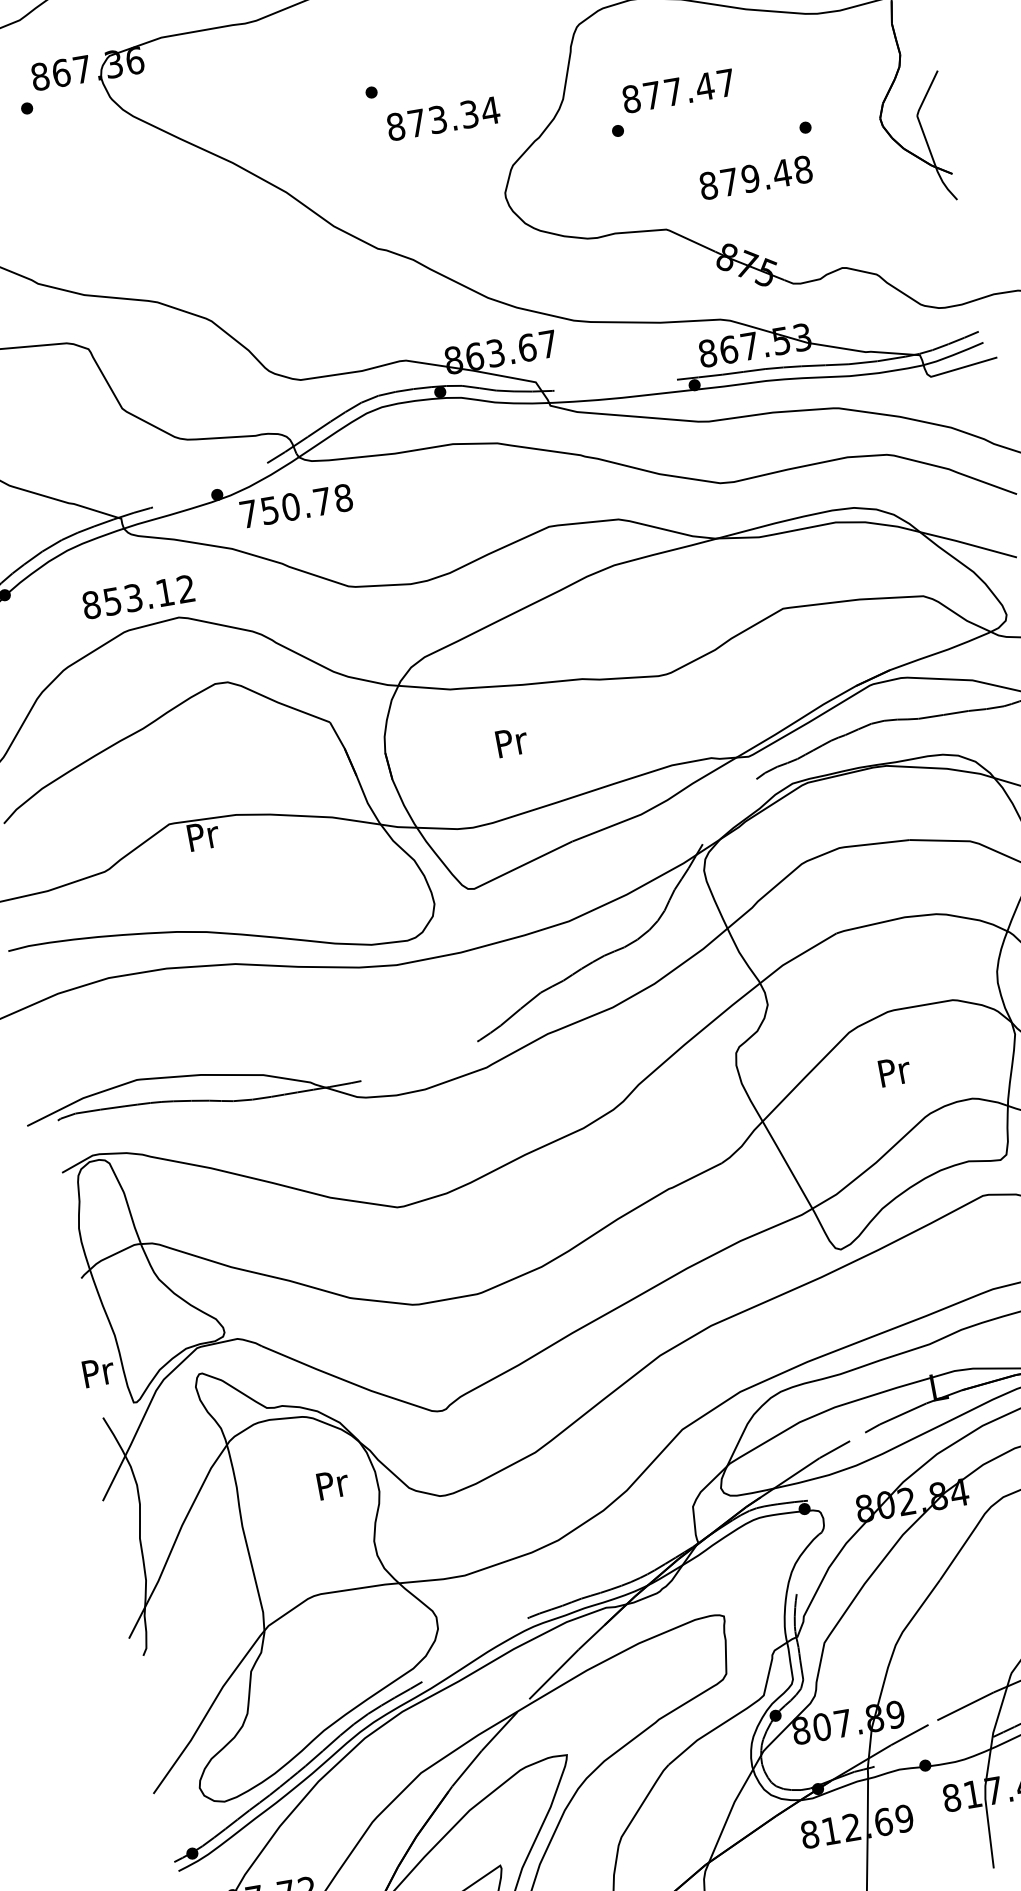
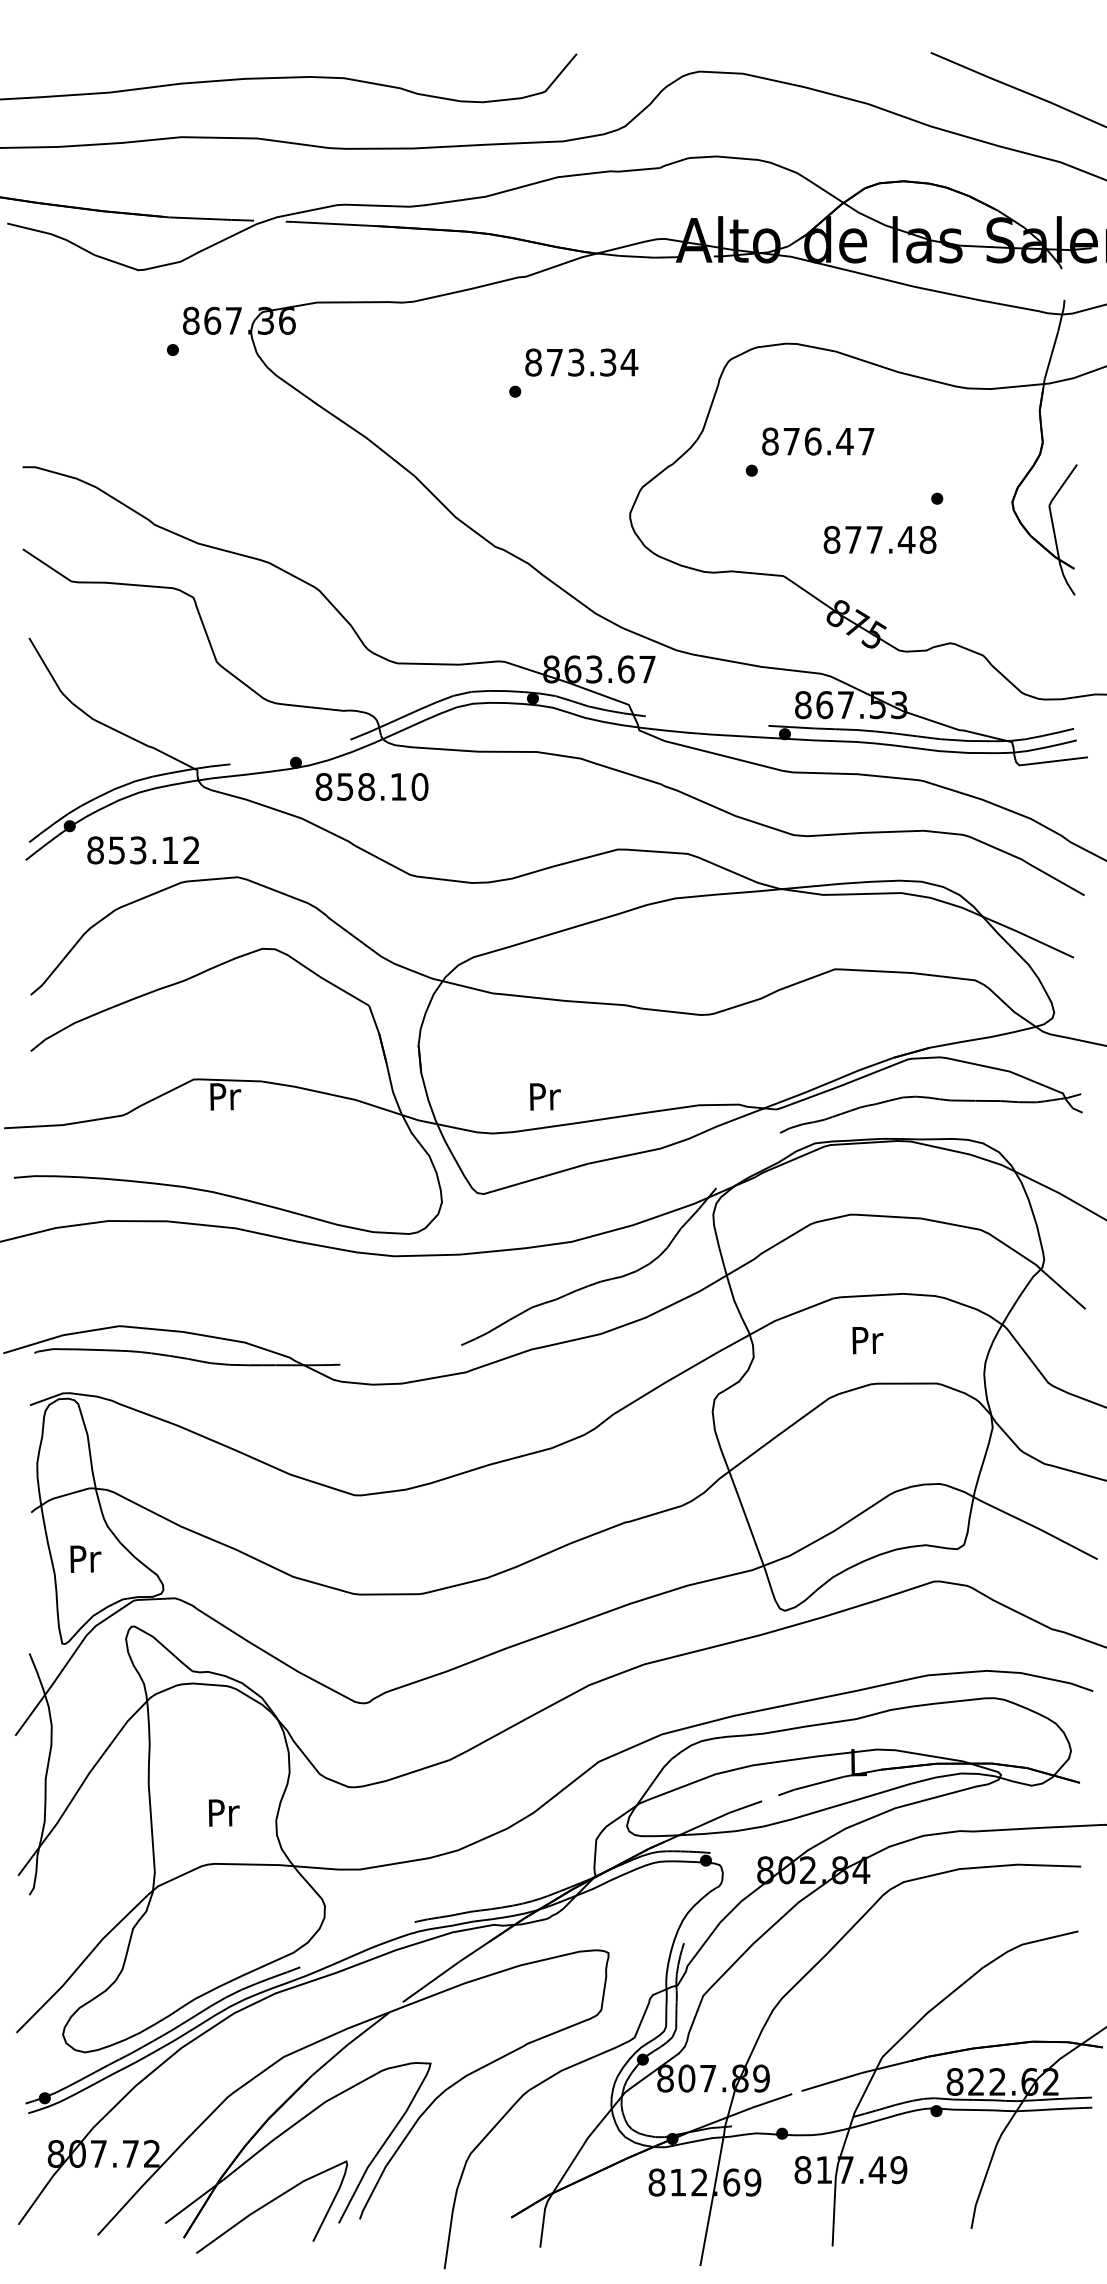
text: (672, 92) -> (812, 441), 877.47 -> 876.47
text: (443, 118) -> (581, 362), moved
text: (750, 178) -> (874, 539), 879.48 -> 877.48
text: (295, 505) -> (371, 786), 750.78 -> 858.10
text: (137, 597) -> (142, 850), moved
text: (512, 741) -> (545, 1096), moved
text: (894, 1071) -> (867, 1340), moved
text: (98, 1371) -> (85, 1558), moved
text: (332, 1484) -> (223, 1812), moved

